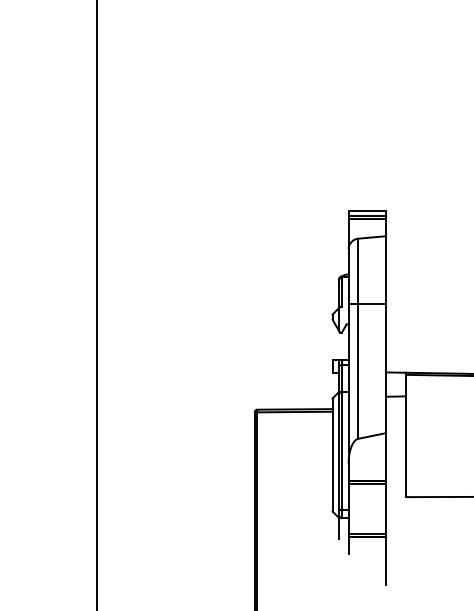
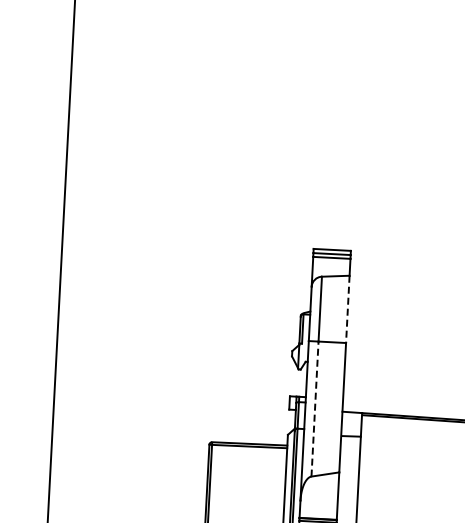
line: (385, 269) -> (347, 308), solid -> dashed
line: (358, 371) -> (315, 409), solid -> dashed

